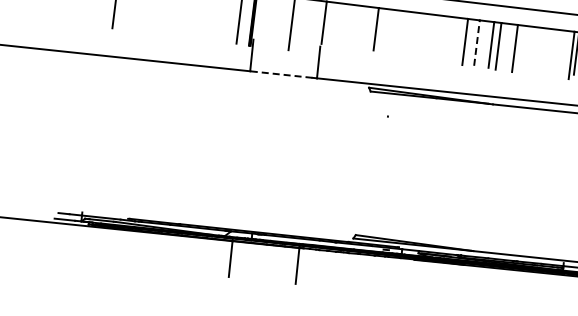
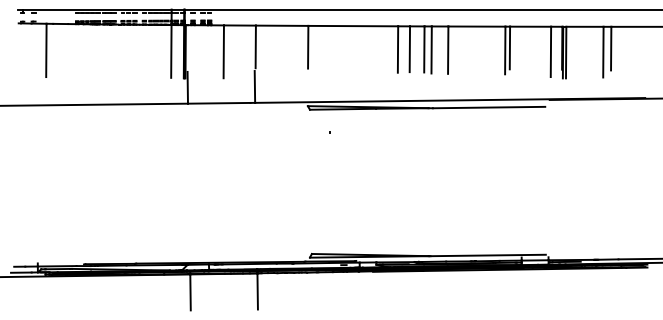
line: (476, 43) -> (409, 49), dashed -> solid
line: (280, 74) -> (218, 103), dashed -> solid

